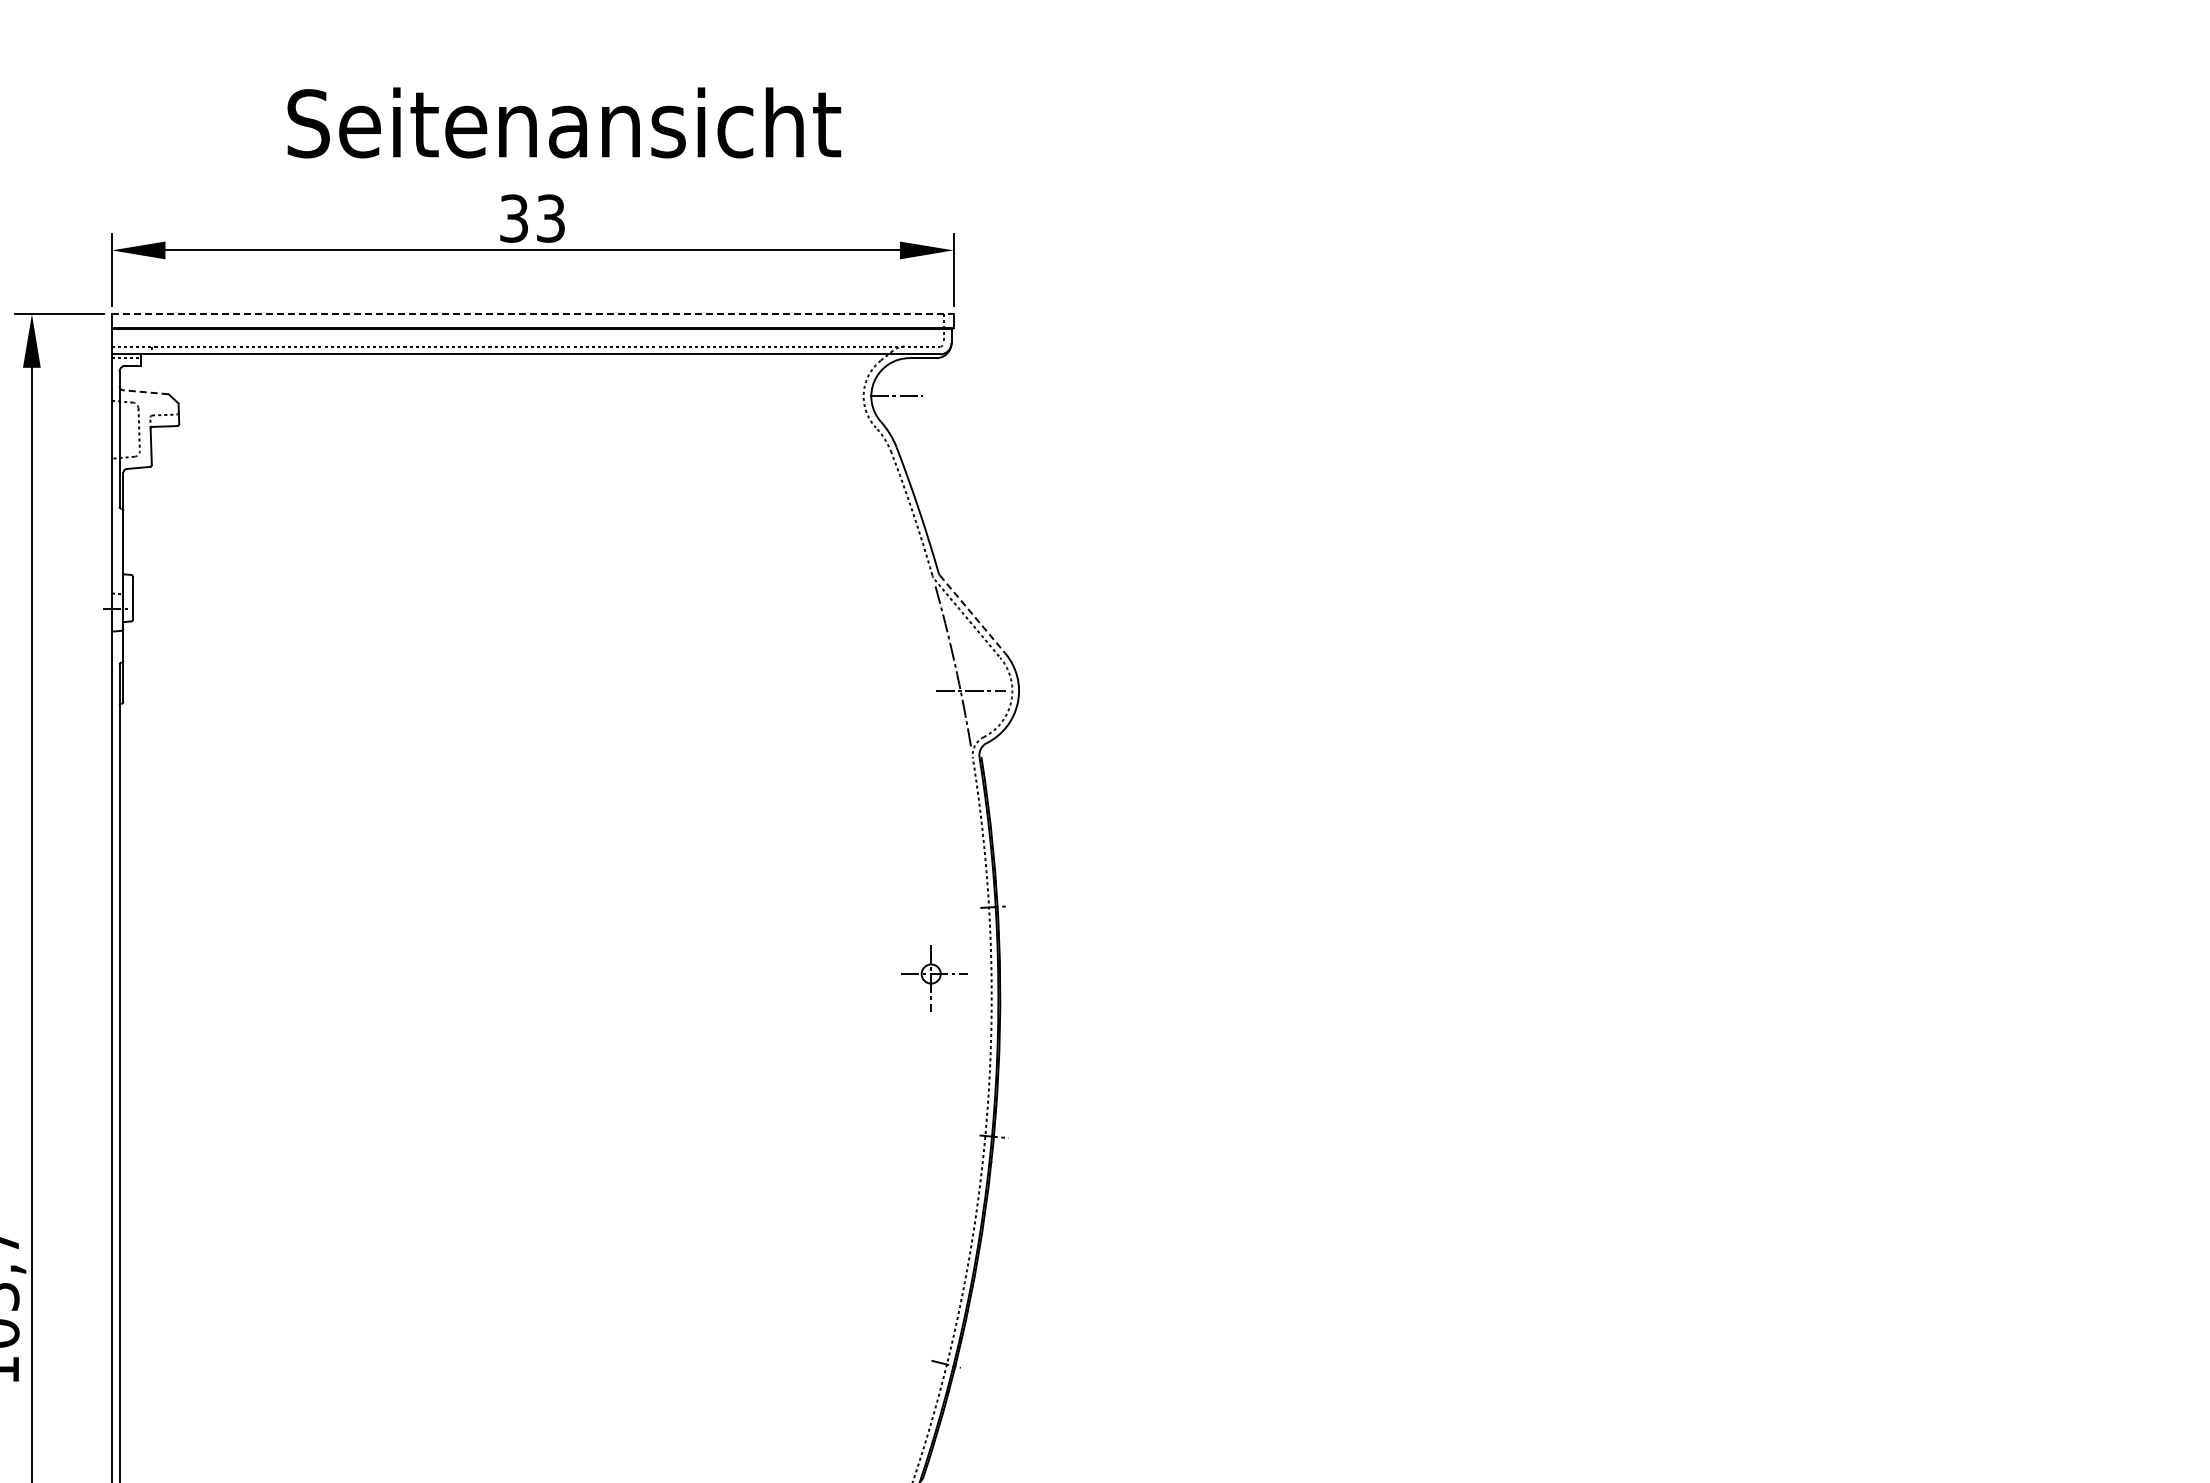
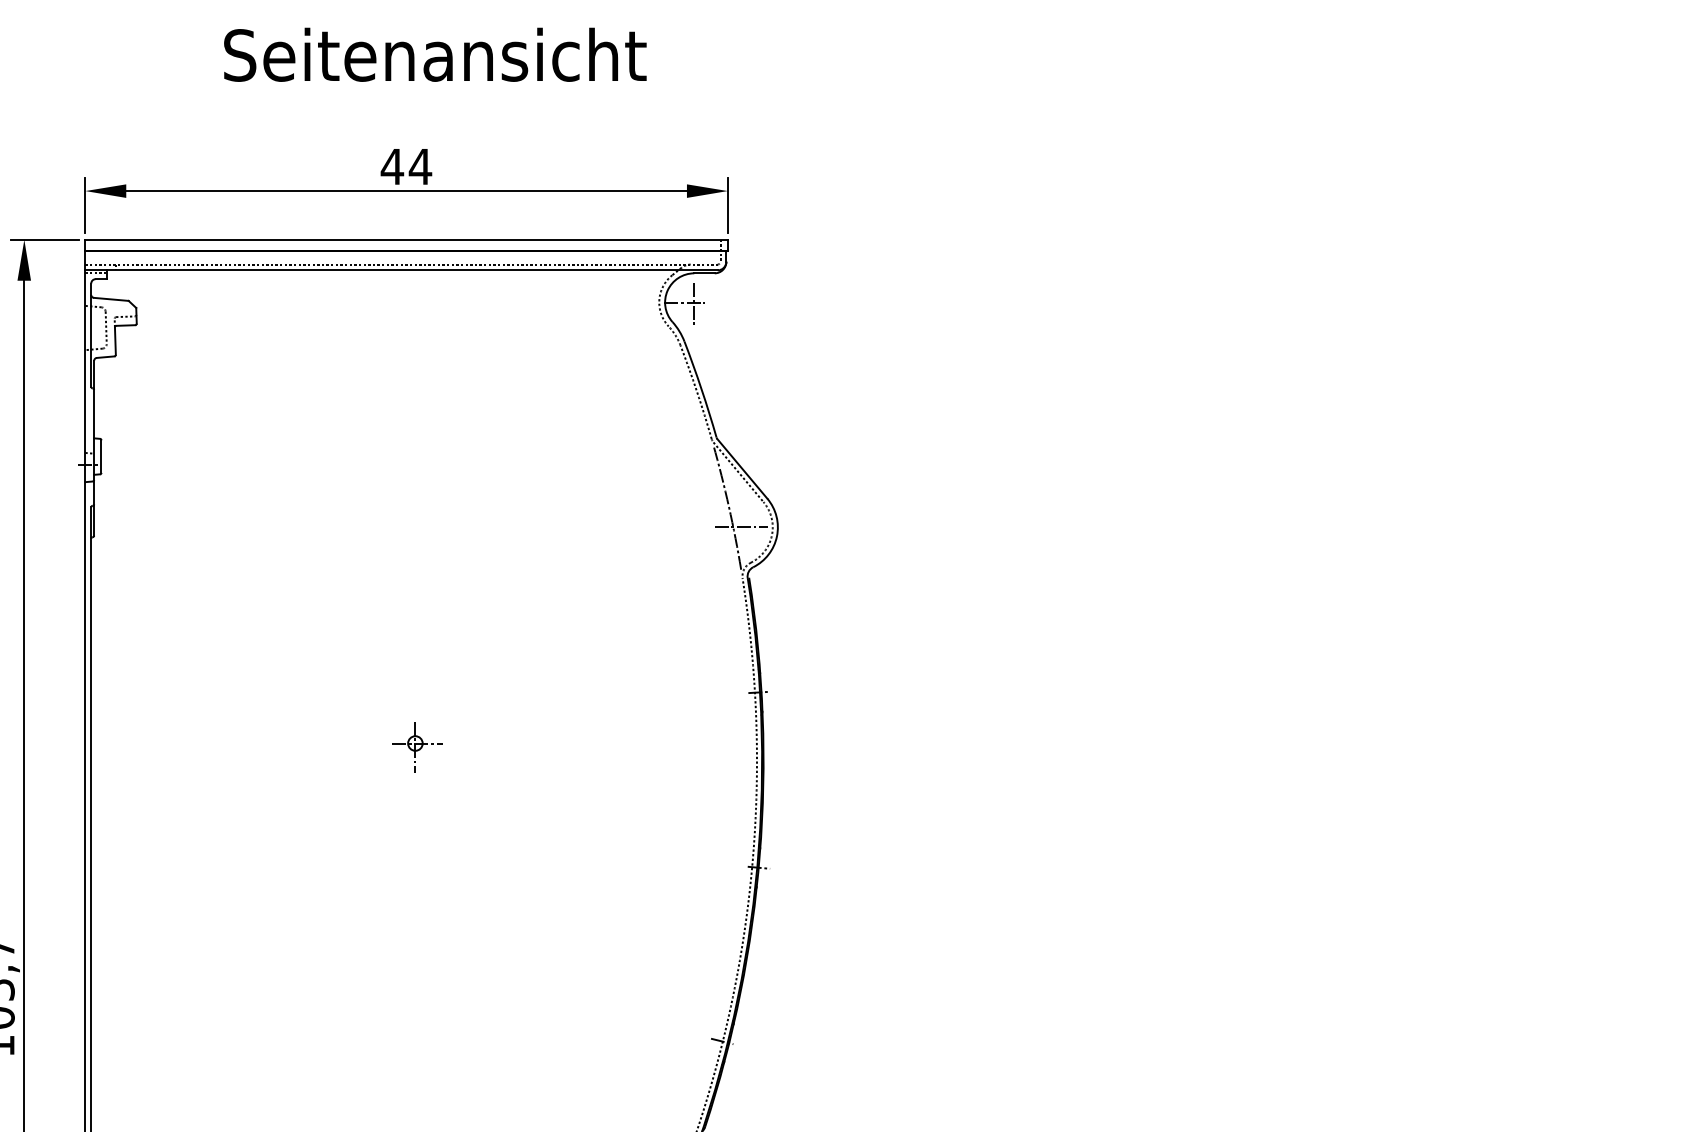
text: (564, 122) -> (435, 54), moved
text: (532, 218) -> (406, 166), 33 -> 44
line: (532, 314) -> (406, 240), dashed -> solid
line: (145, 392) -> (111, 299), dashed -> solid
line: (909, 399) -> (694, 304), added
line: (972, 614) -> (742, 469), dashed -> solid
part: (934, 978) -> (417, 746), moved

